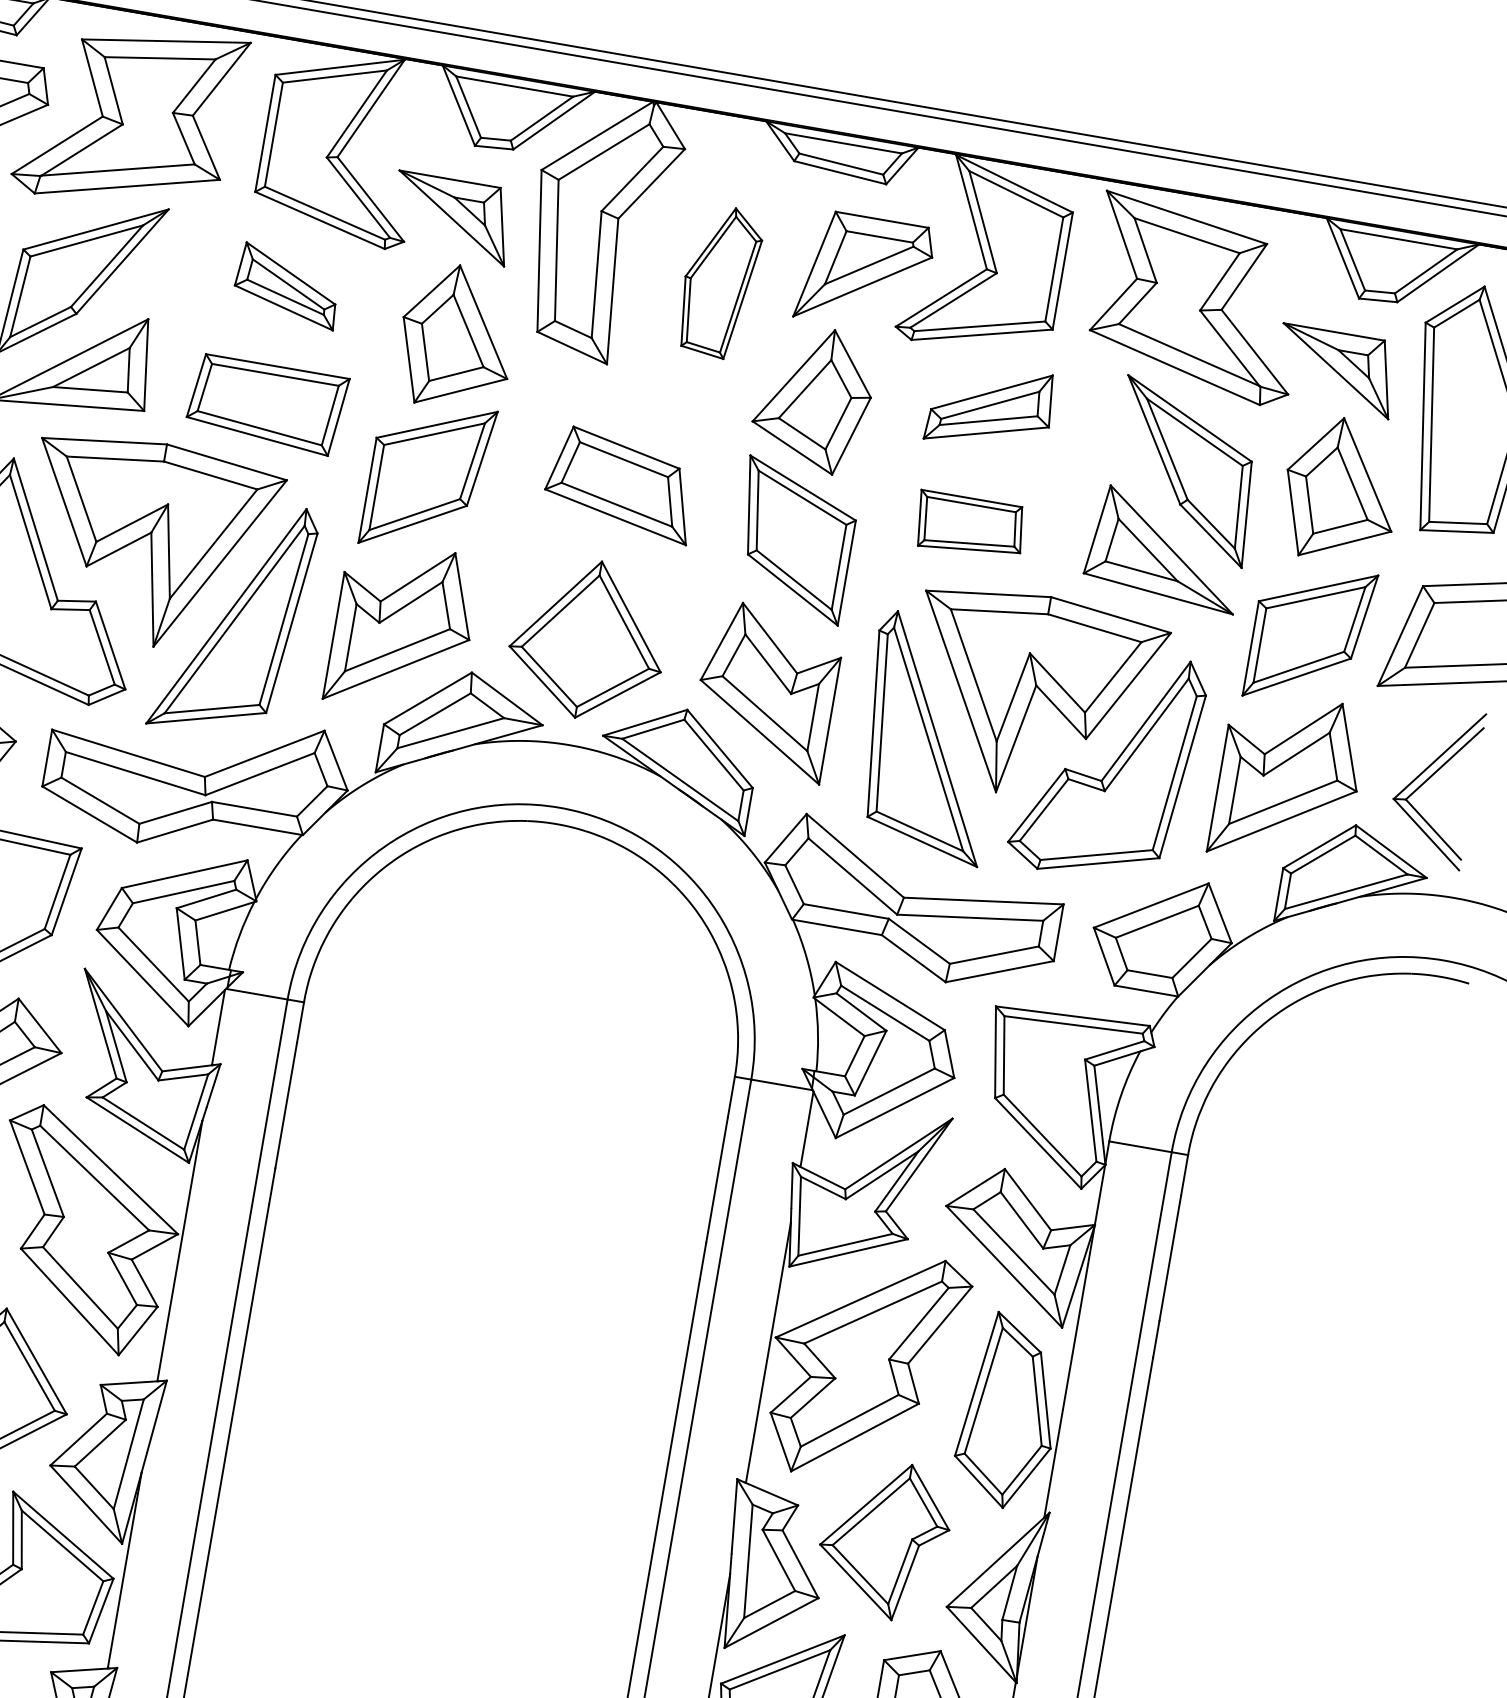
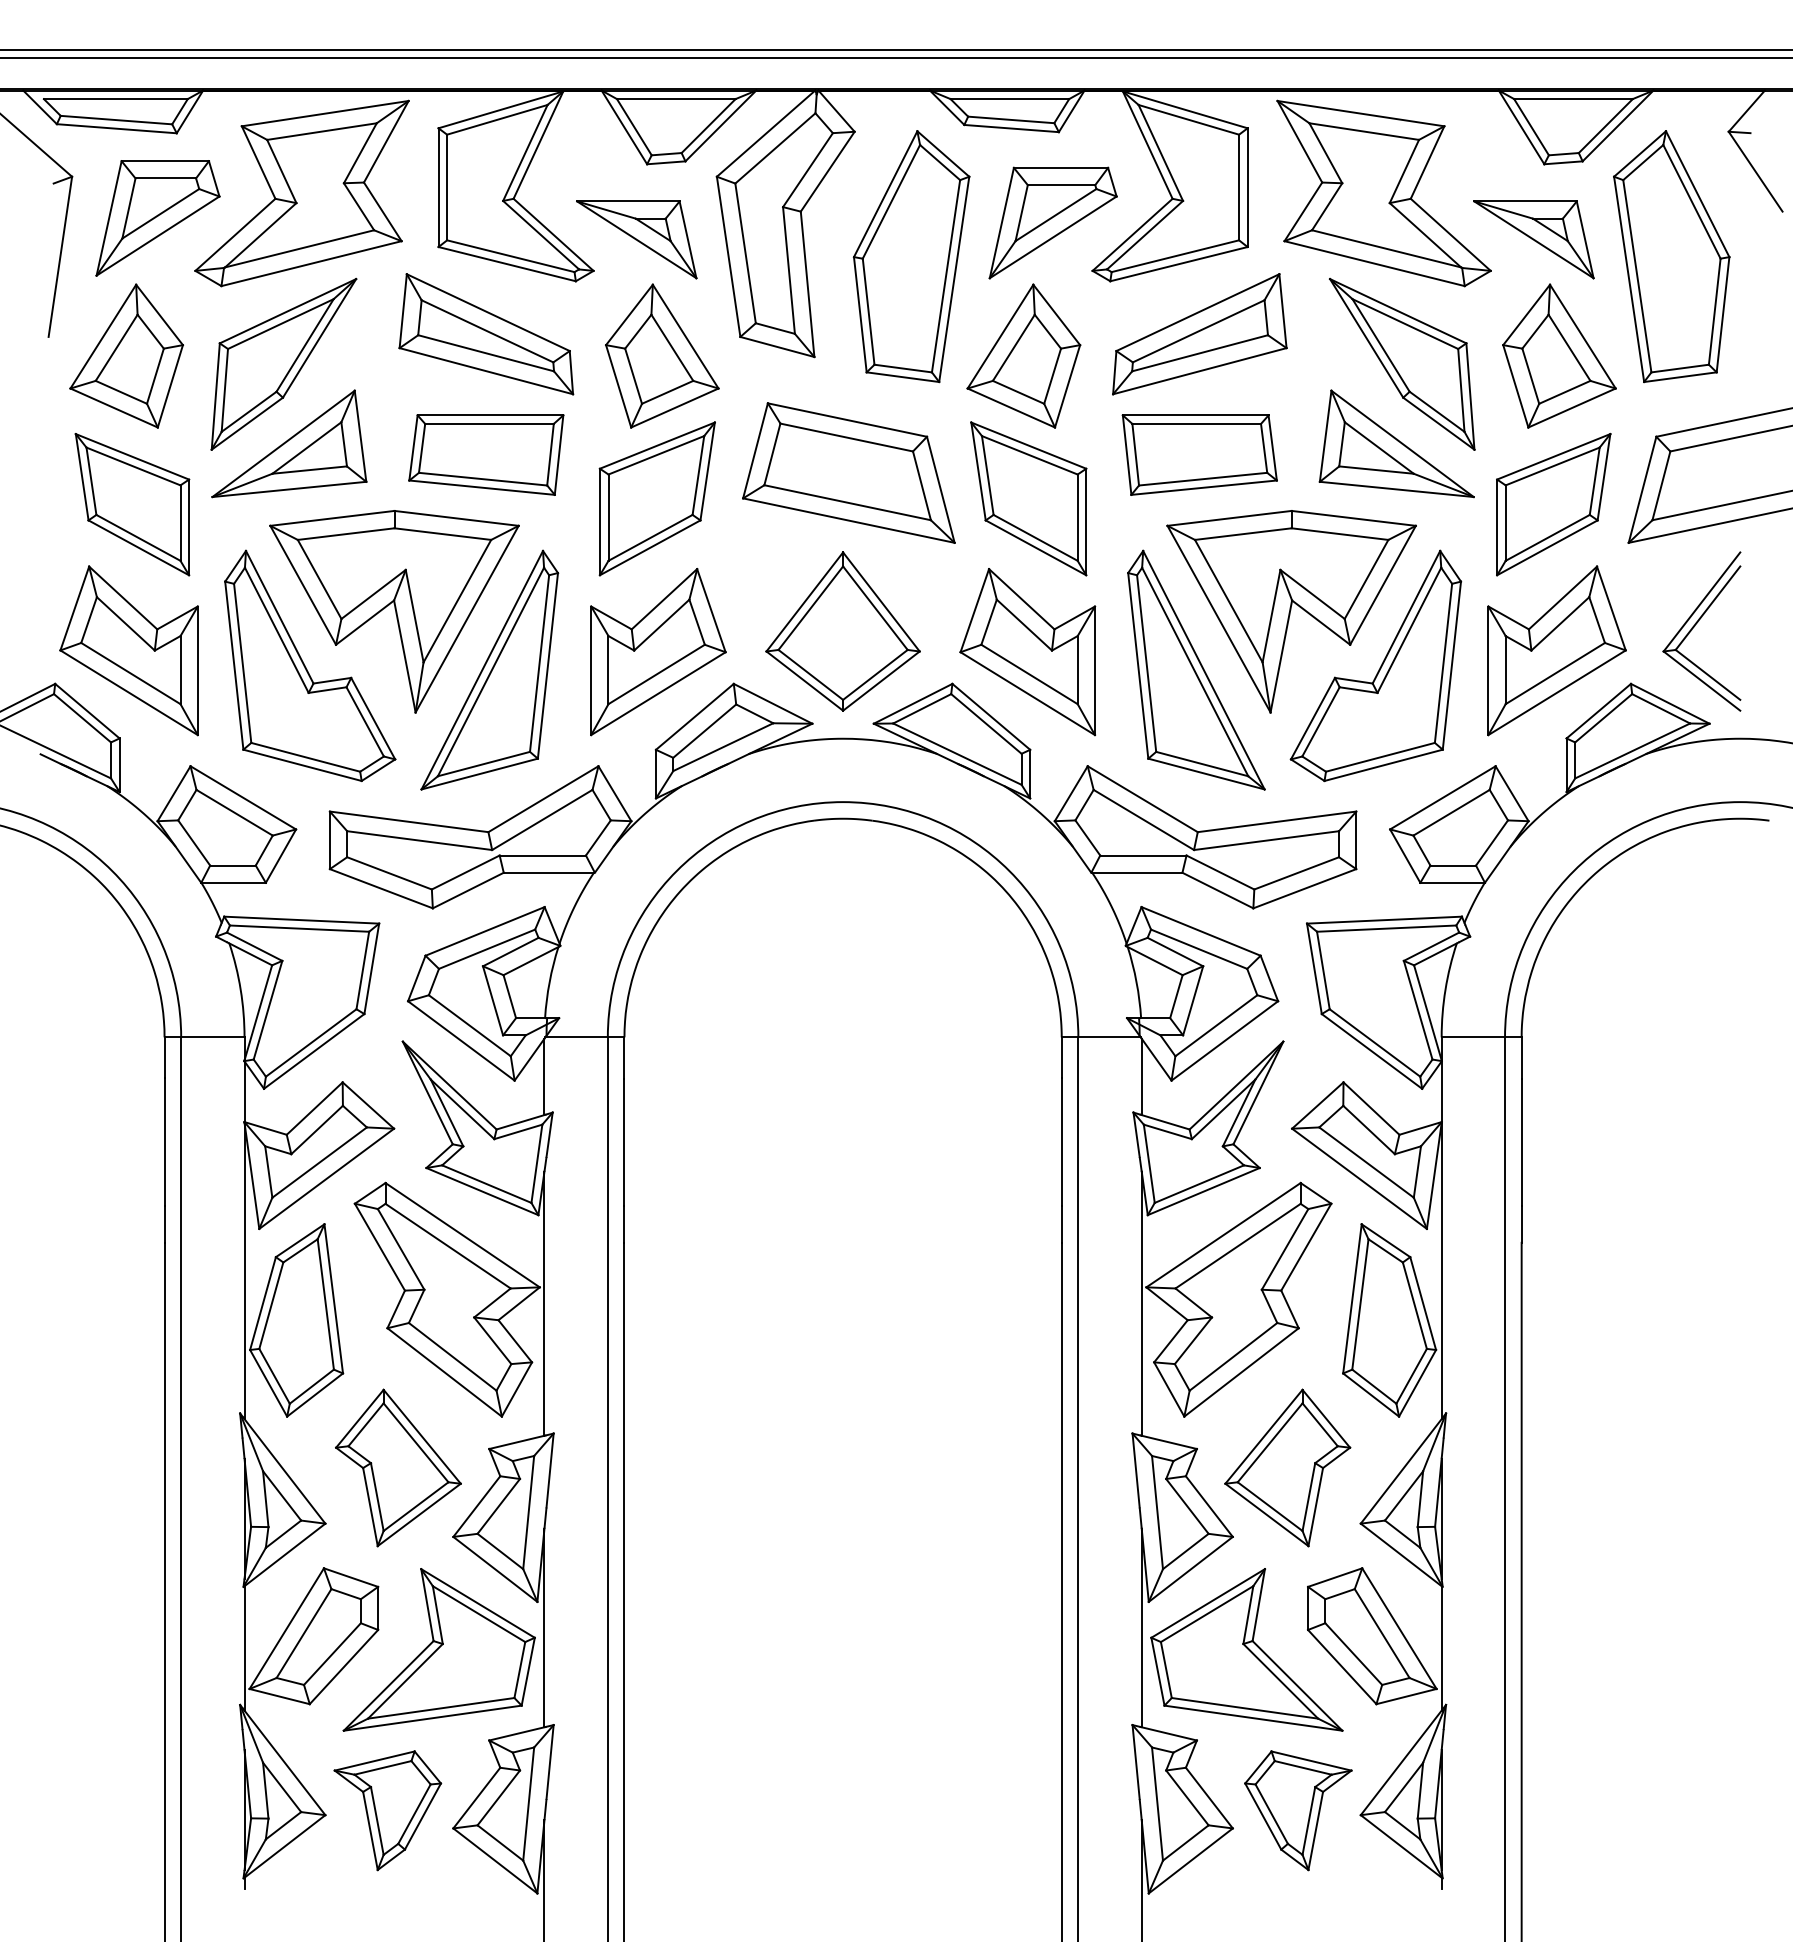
part: (719, 281) -> (911, 256), size x1.67
part: (287, 286) -> (486, 334), size x1.67
part: (990, 407) -> (1199, 334), size x1.43
part: (620, 483) -> (848, 472), size x1.43
part: (969, 525) -> (1199, 454), size x1.43

